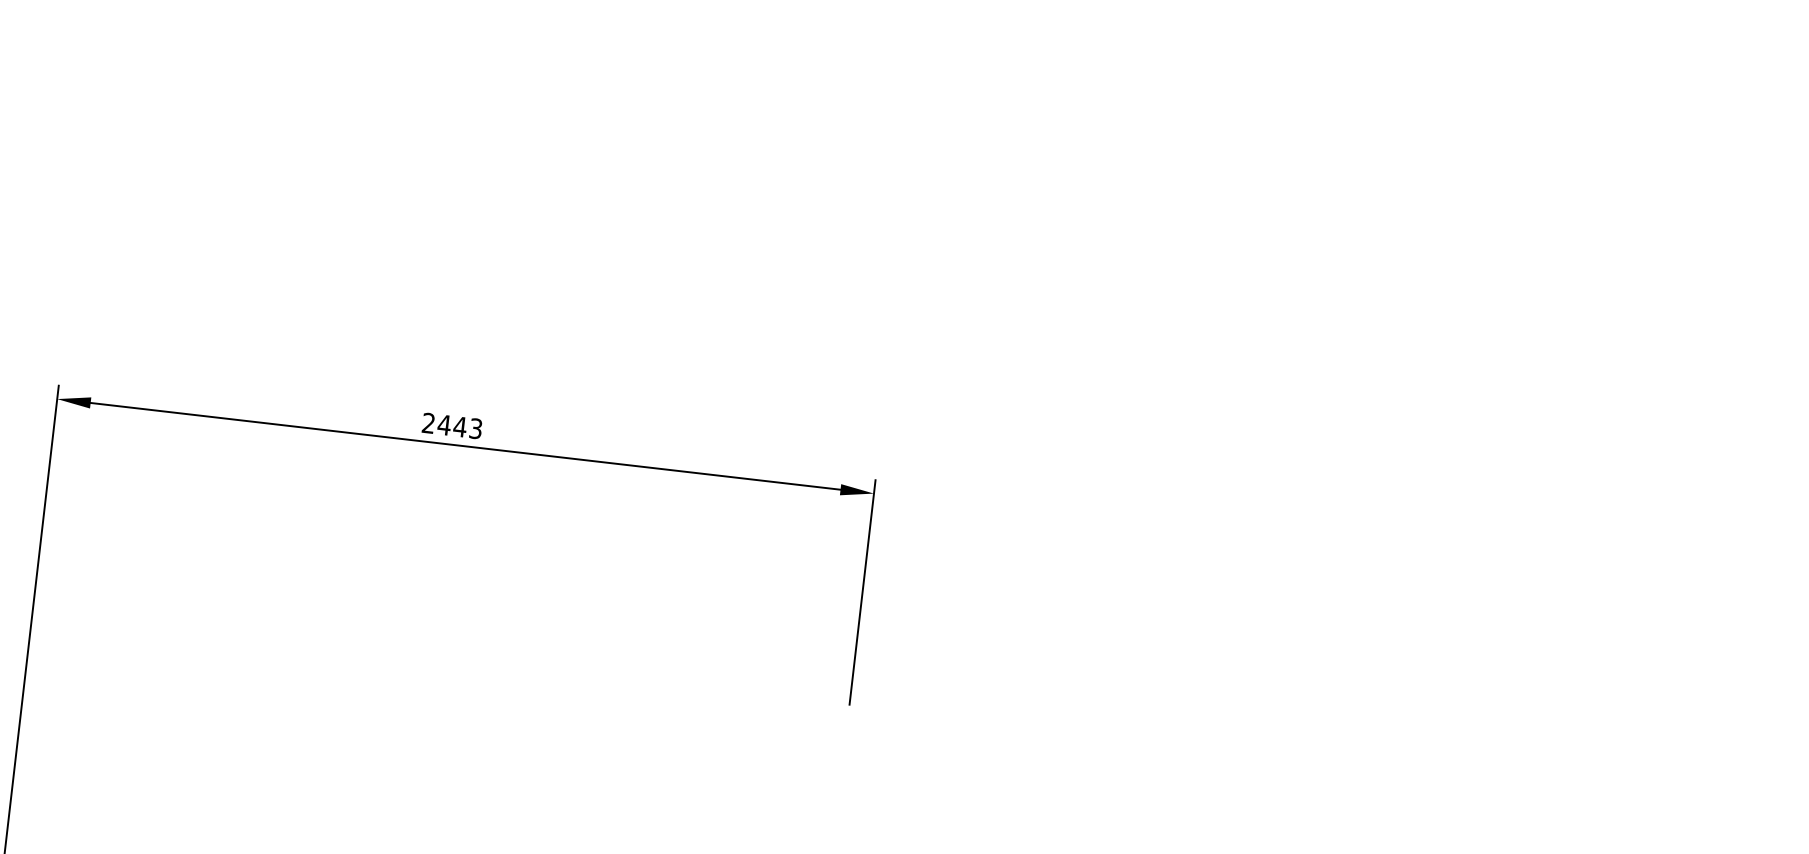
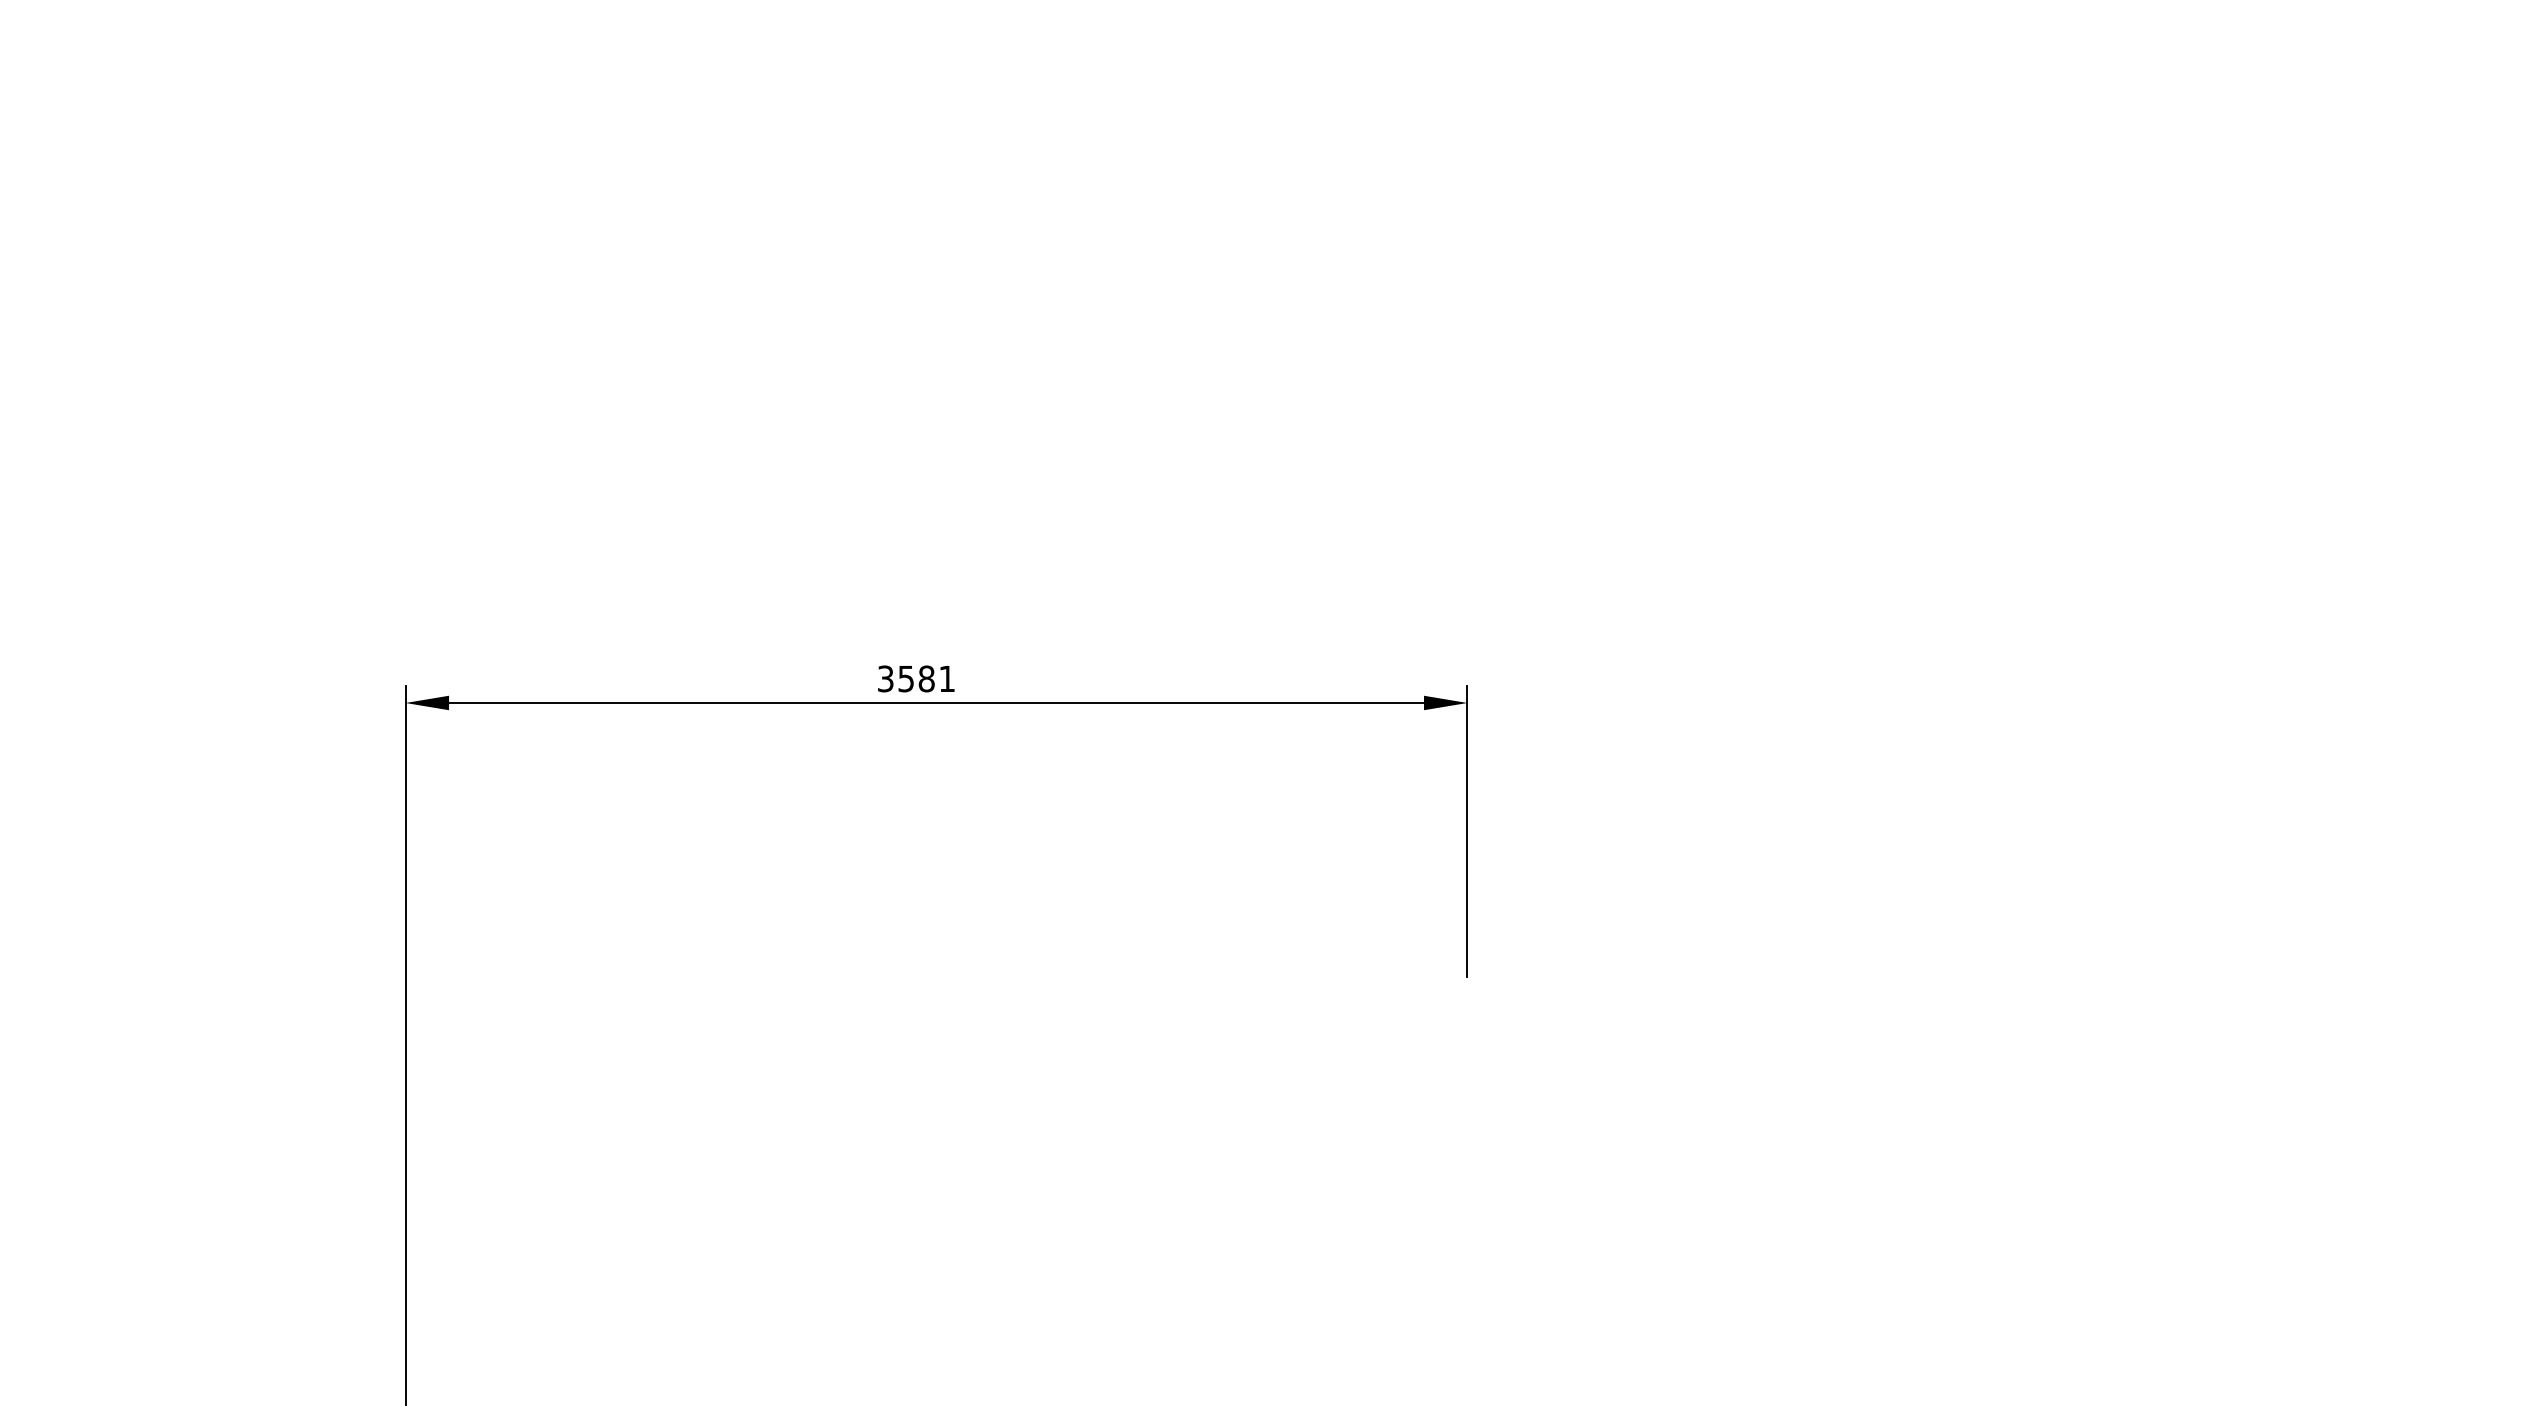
text: (452, 425) -> (916, 678), 2443 -> 3581

